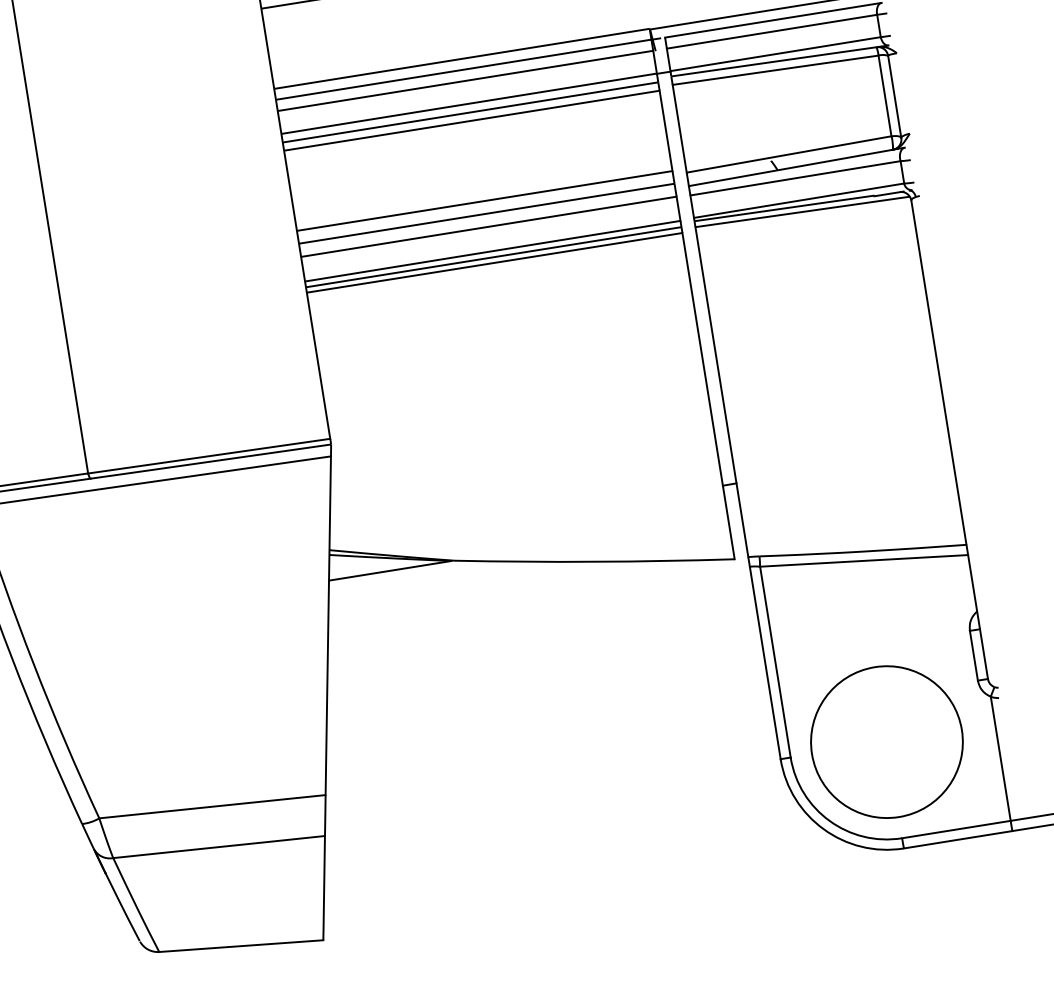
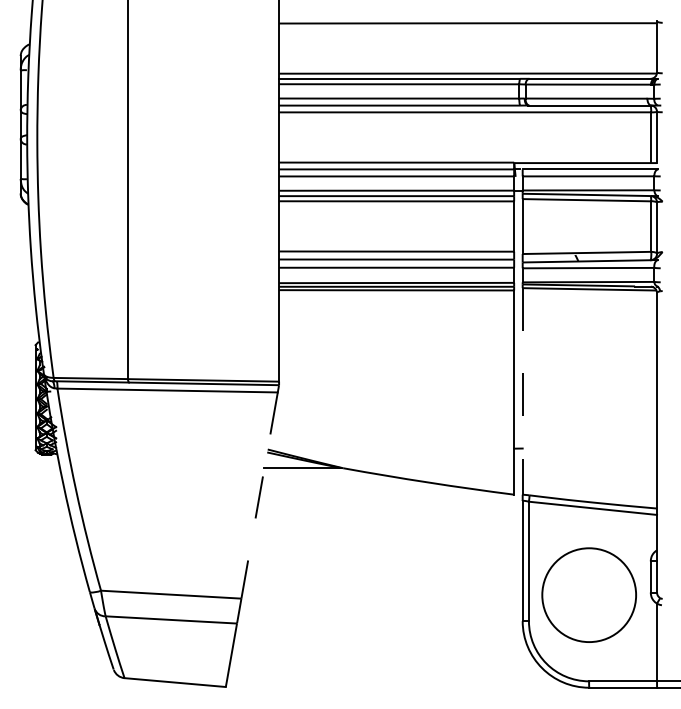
line: (721, 392) -> (522, 391), solid -> dashed
line: (328, 625) -> (259, 495), solid -> dashed
circle: (885, 741) -> (588, 594), moved

